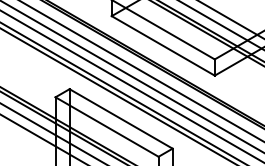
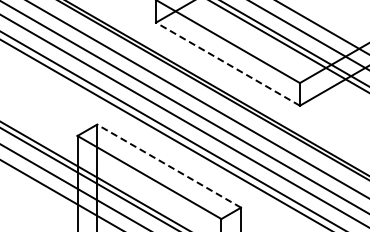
line: (162, 45) -> (227, 63), solid -> dashed
line: (120, 118) -> (168, 165), solid -> dashed

